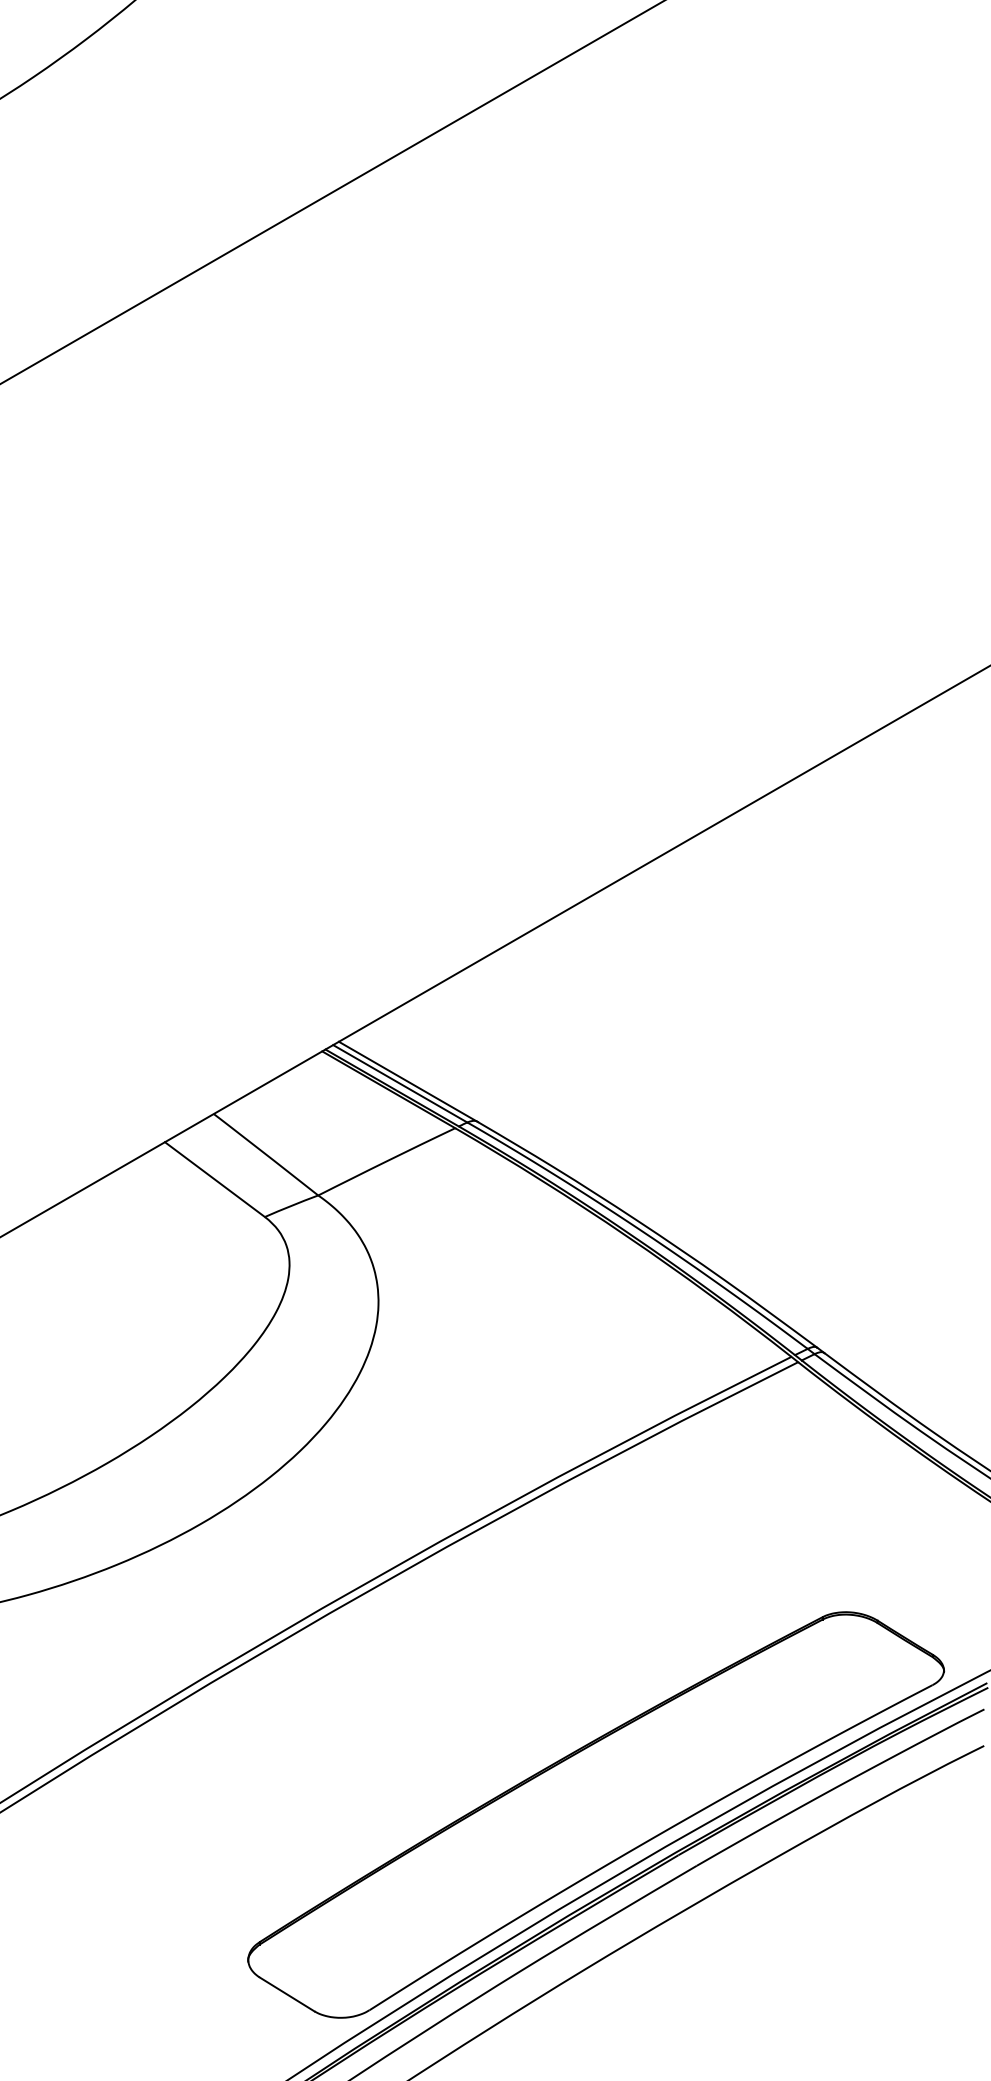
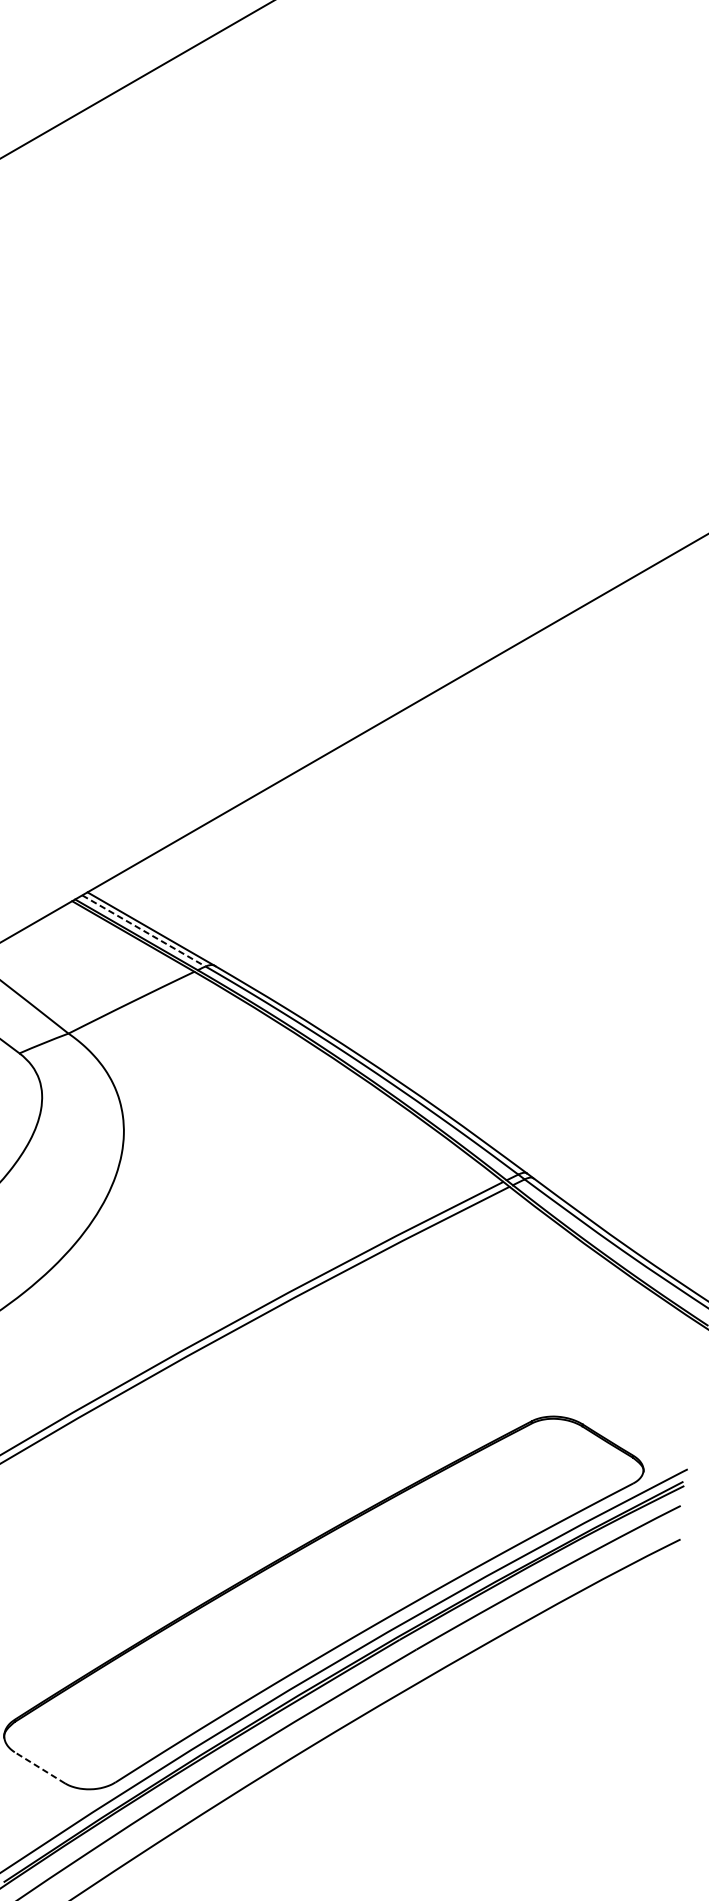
line: (400, 1084) -> (144, 931), solid -> dashed
line: (286, 1994) -> (39, 1767), solid -> dashed

